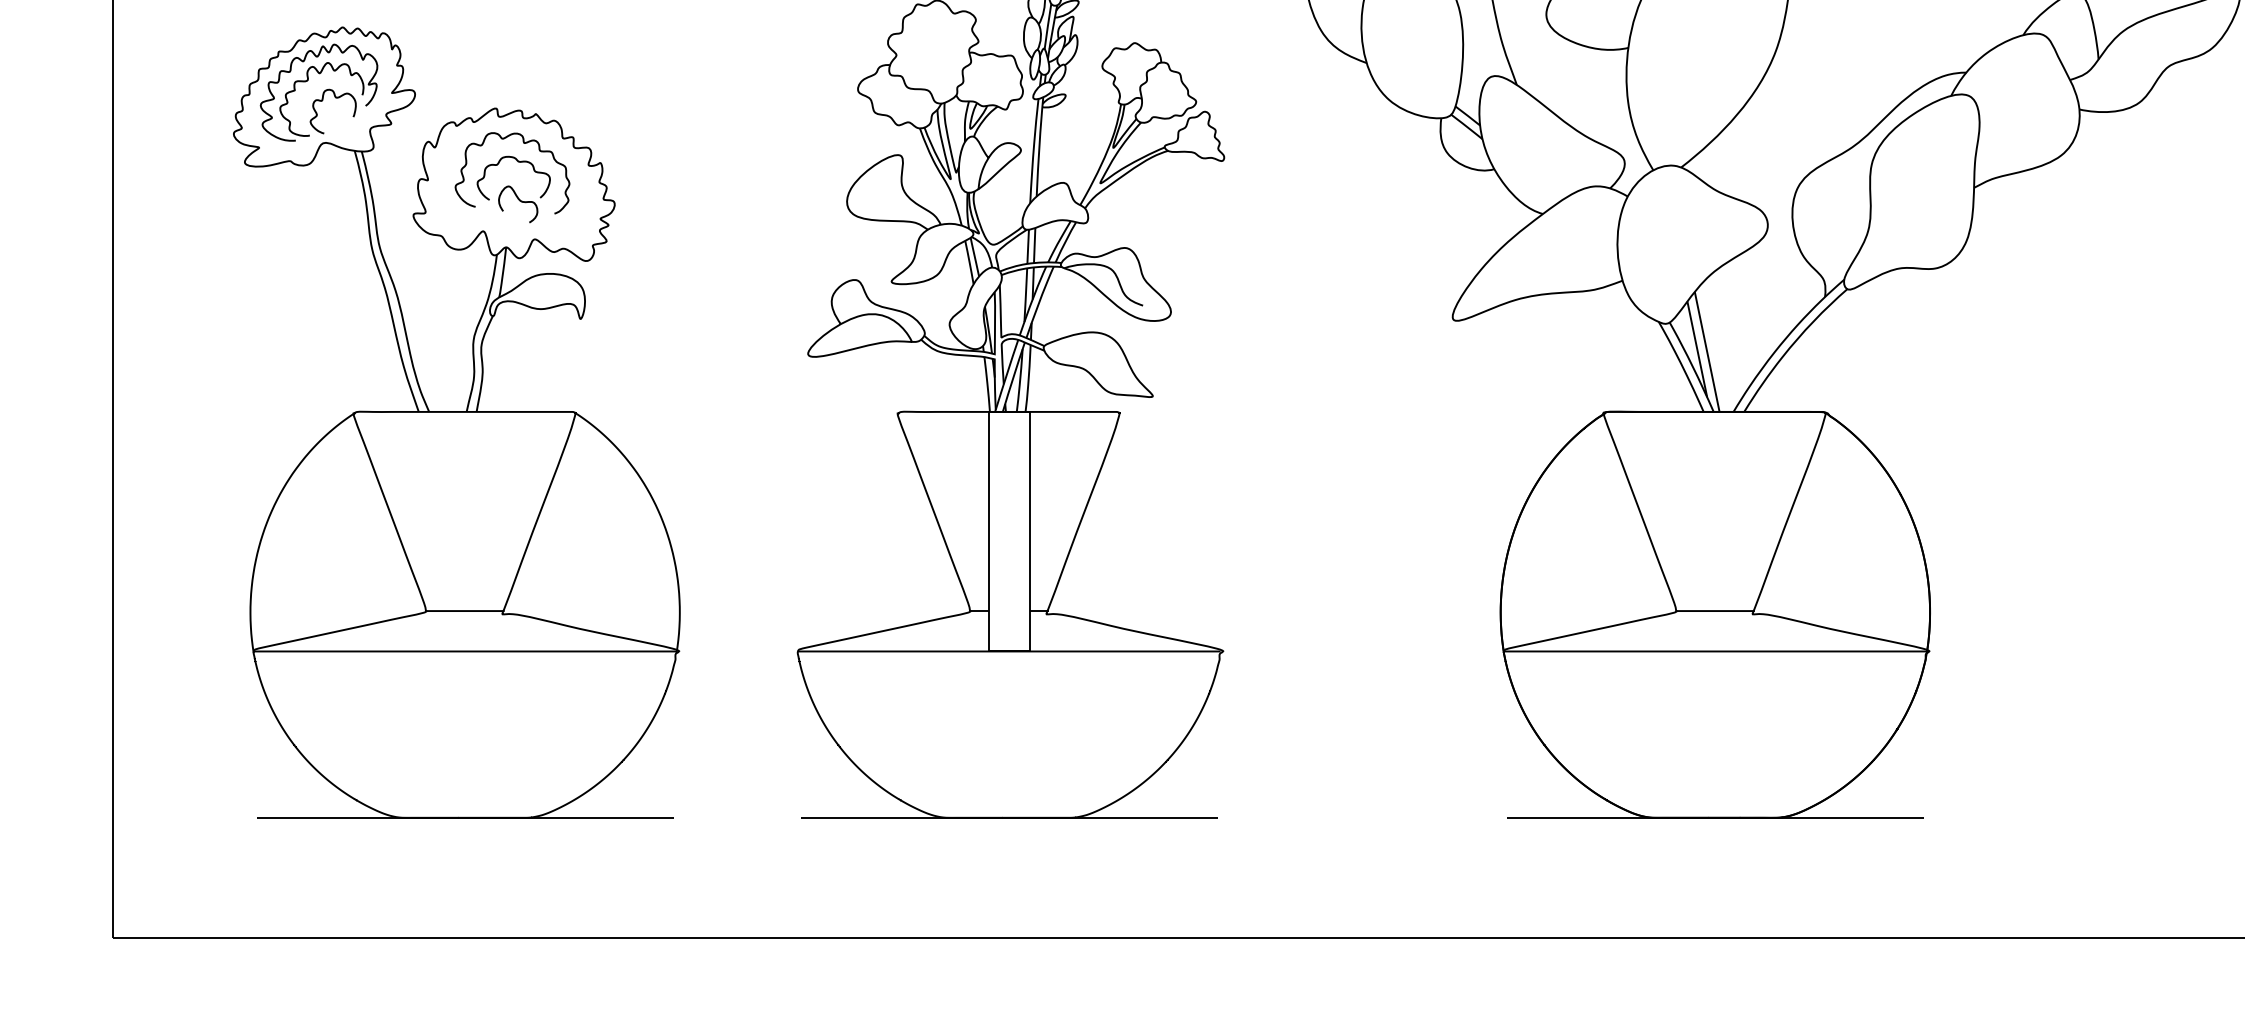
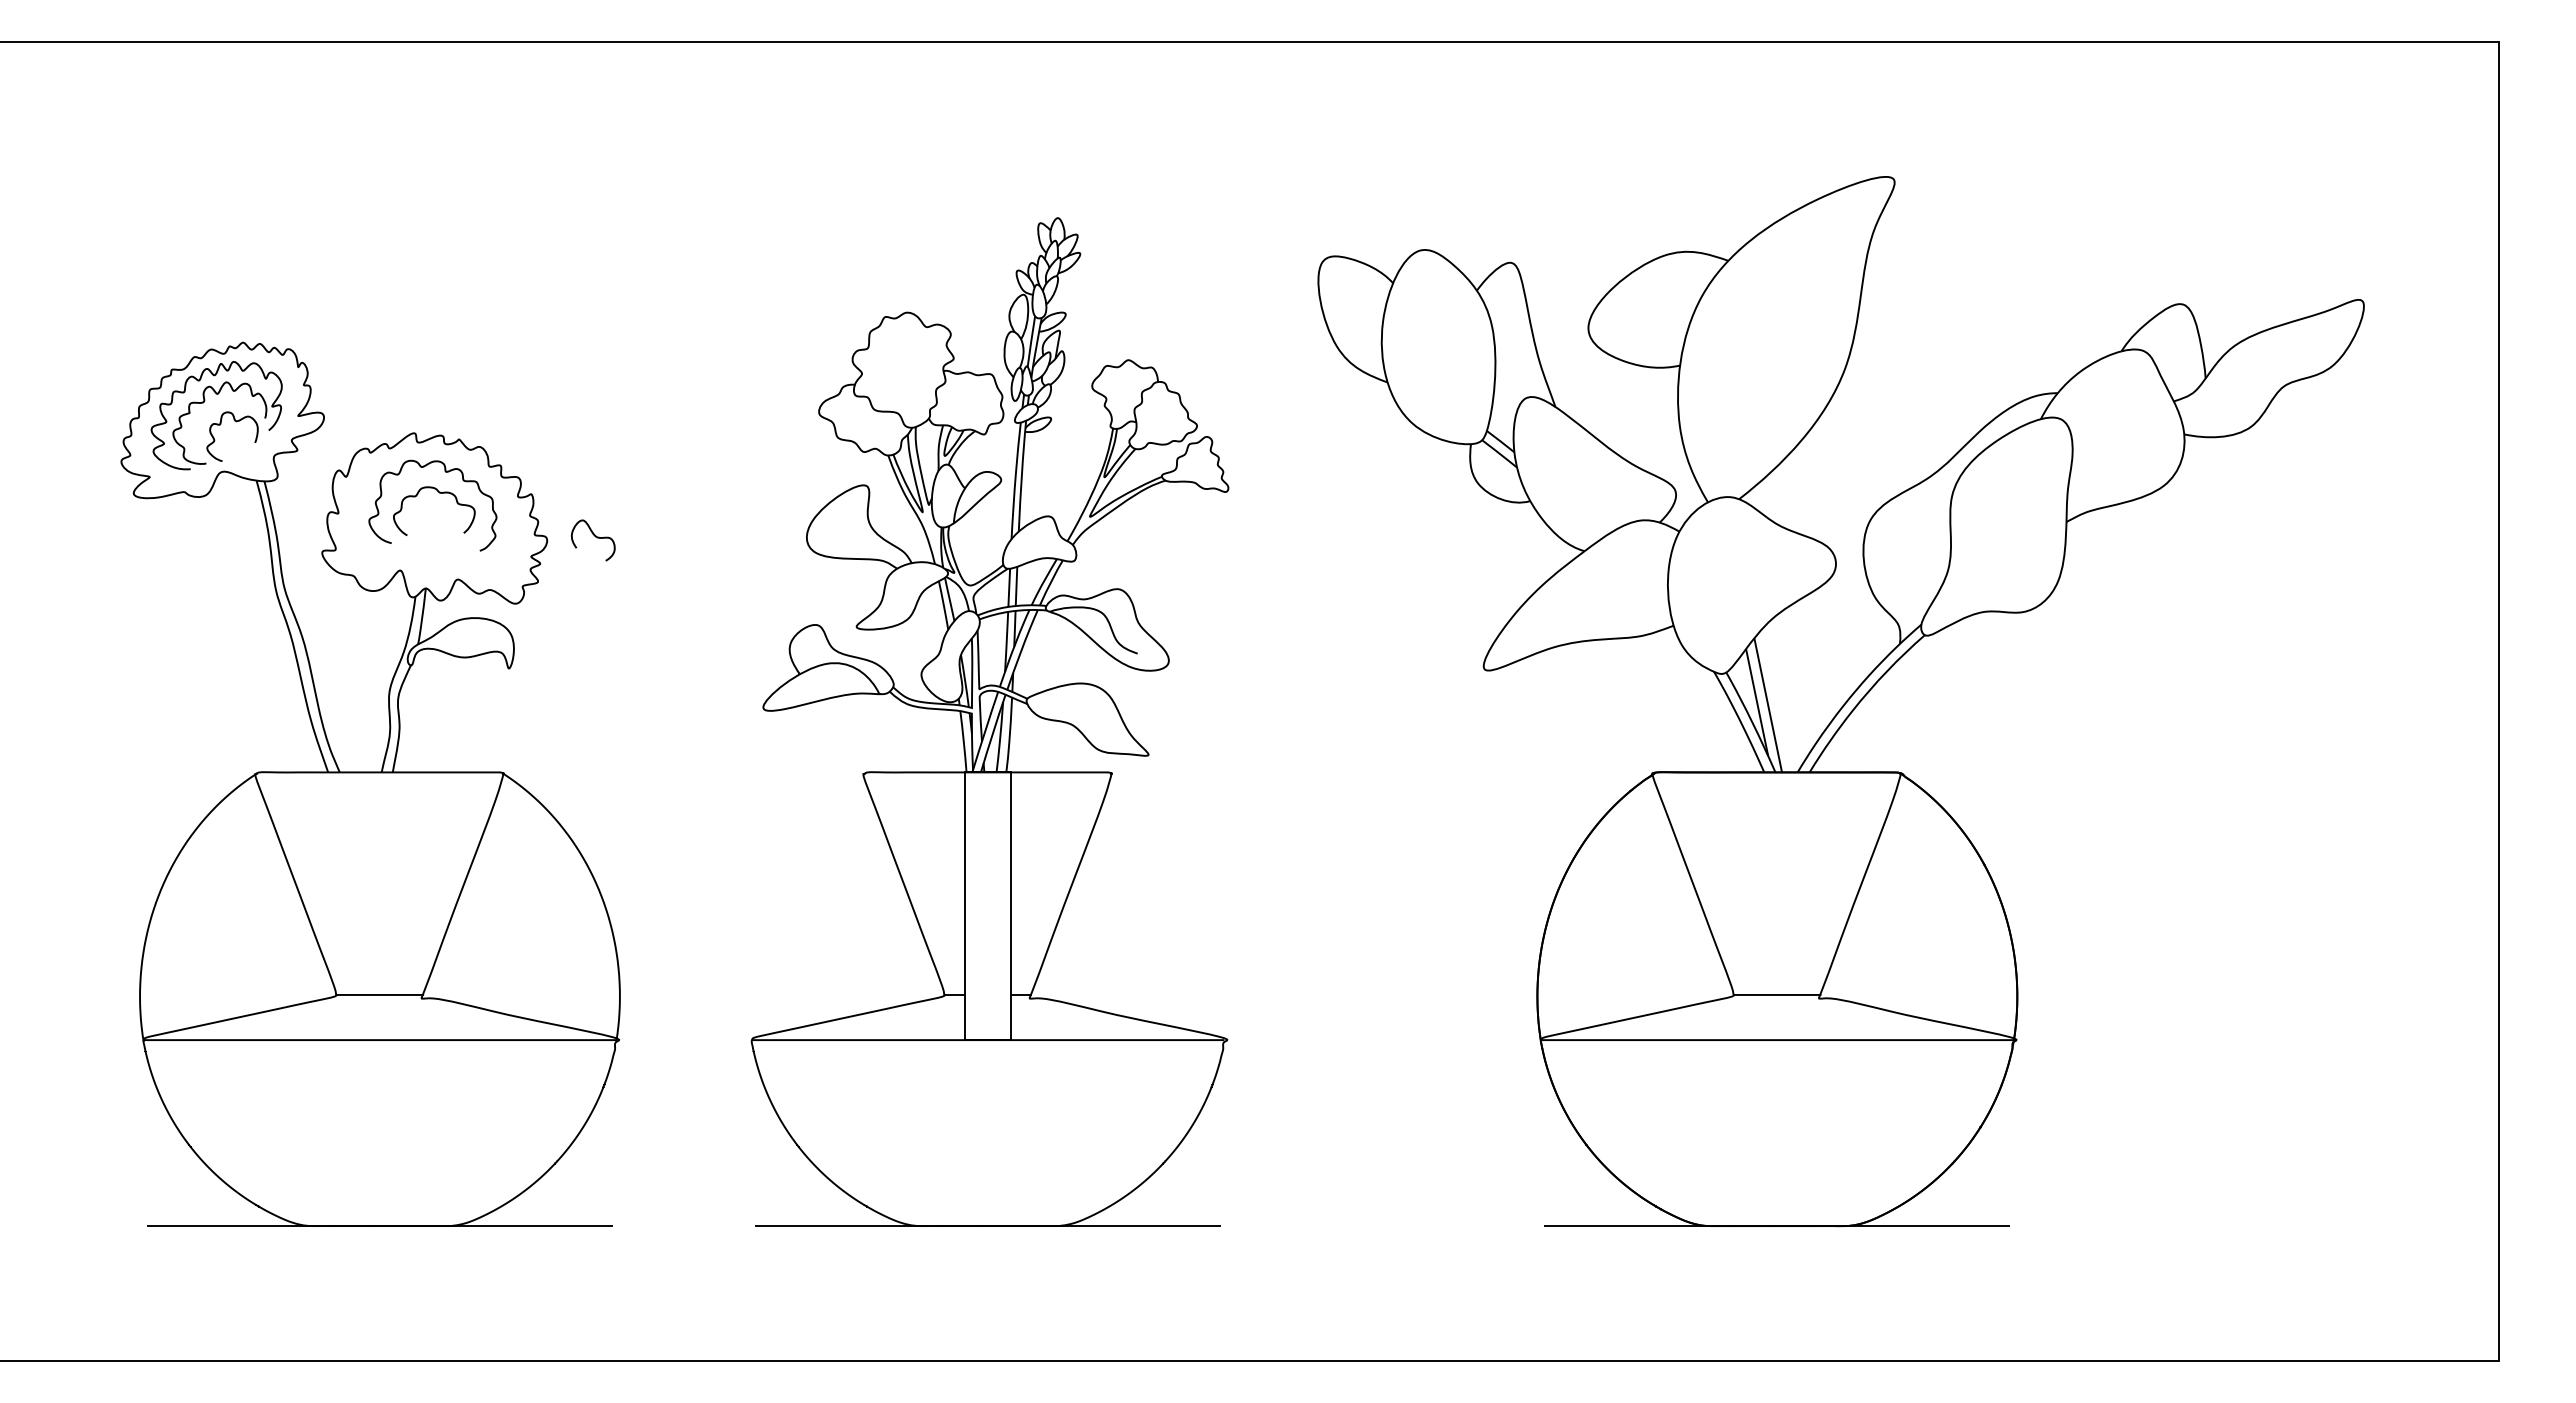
curve: (520, 201) -> (595, 537), moved

